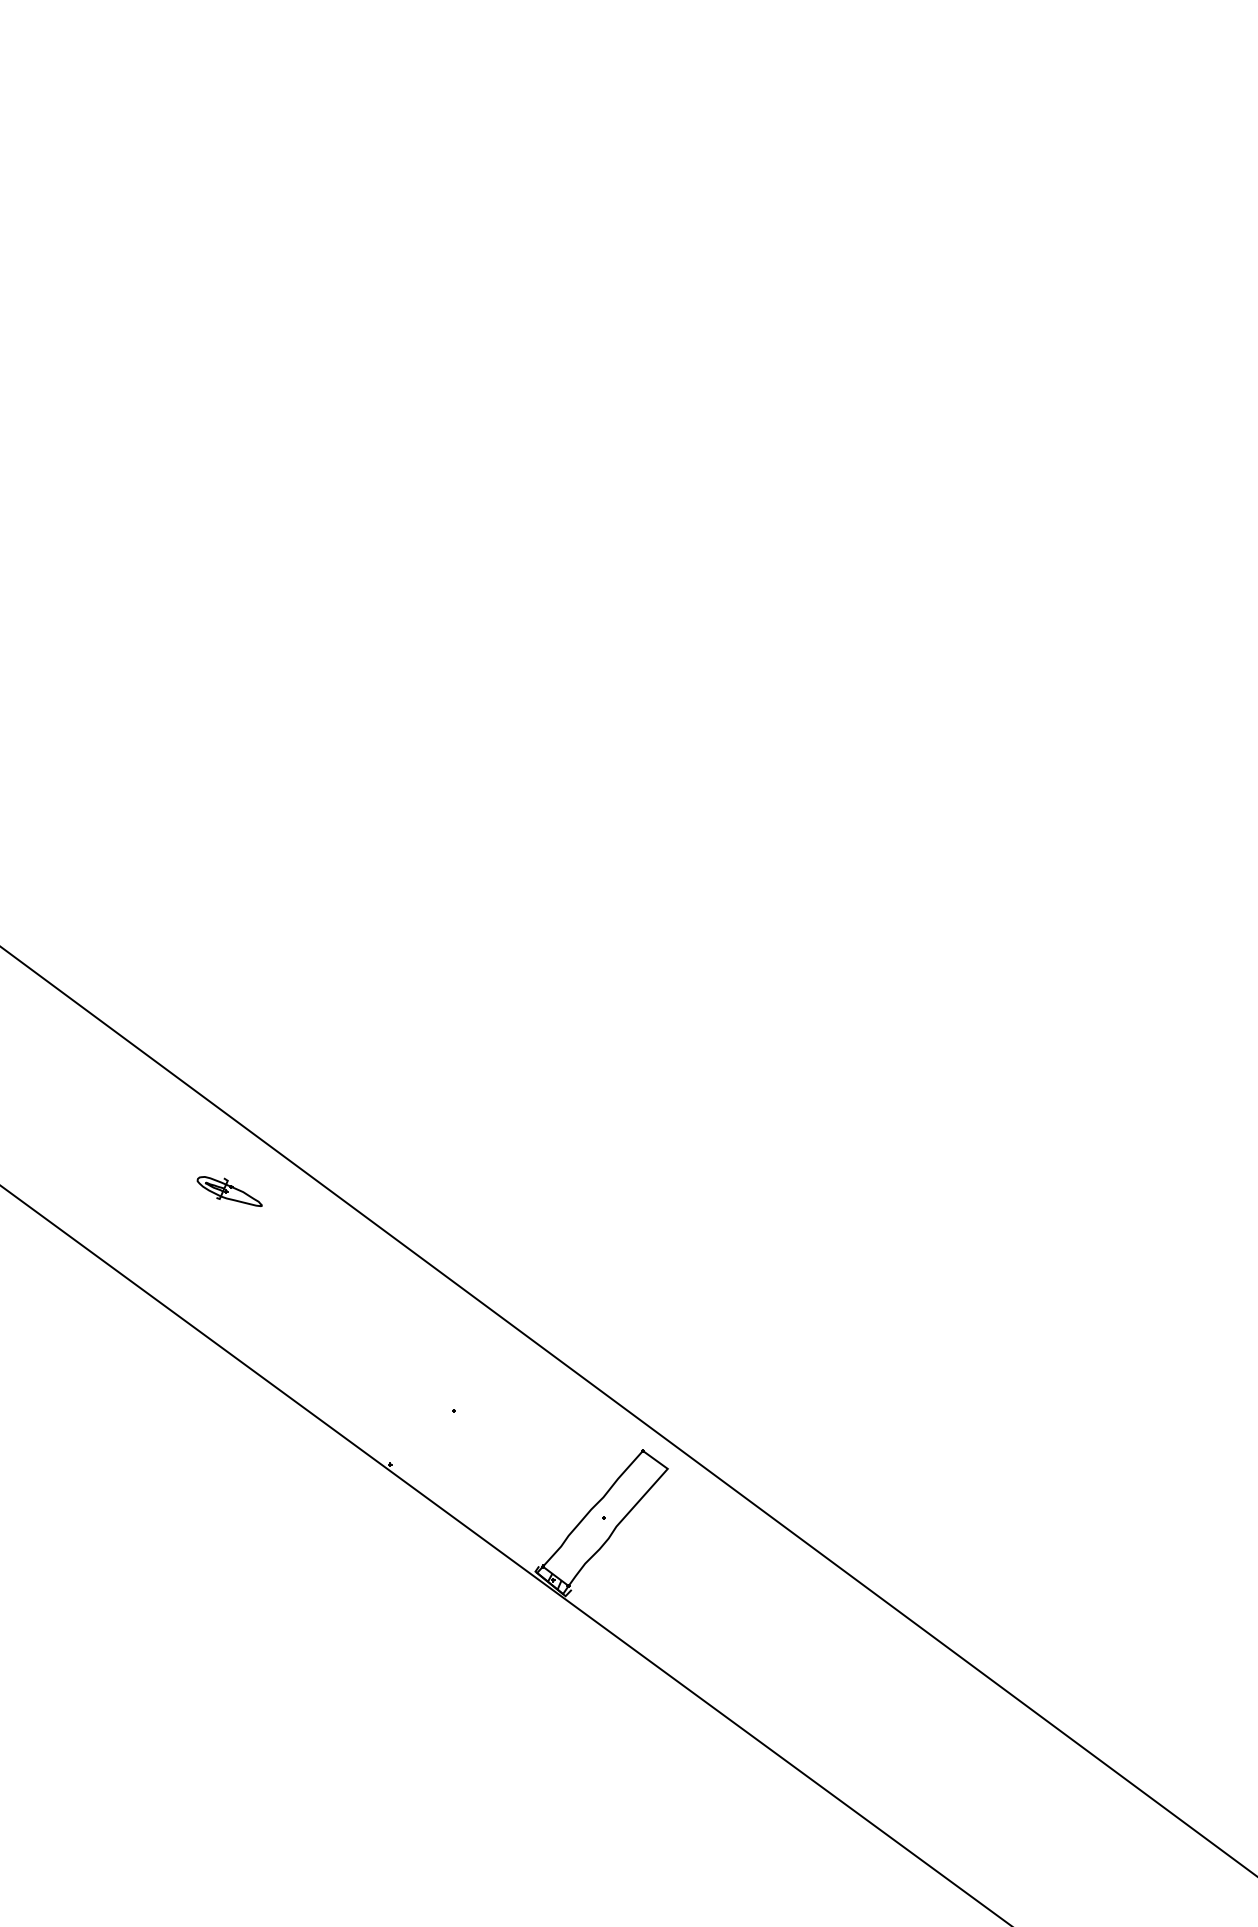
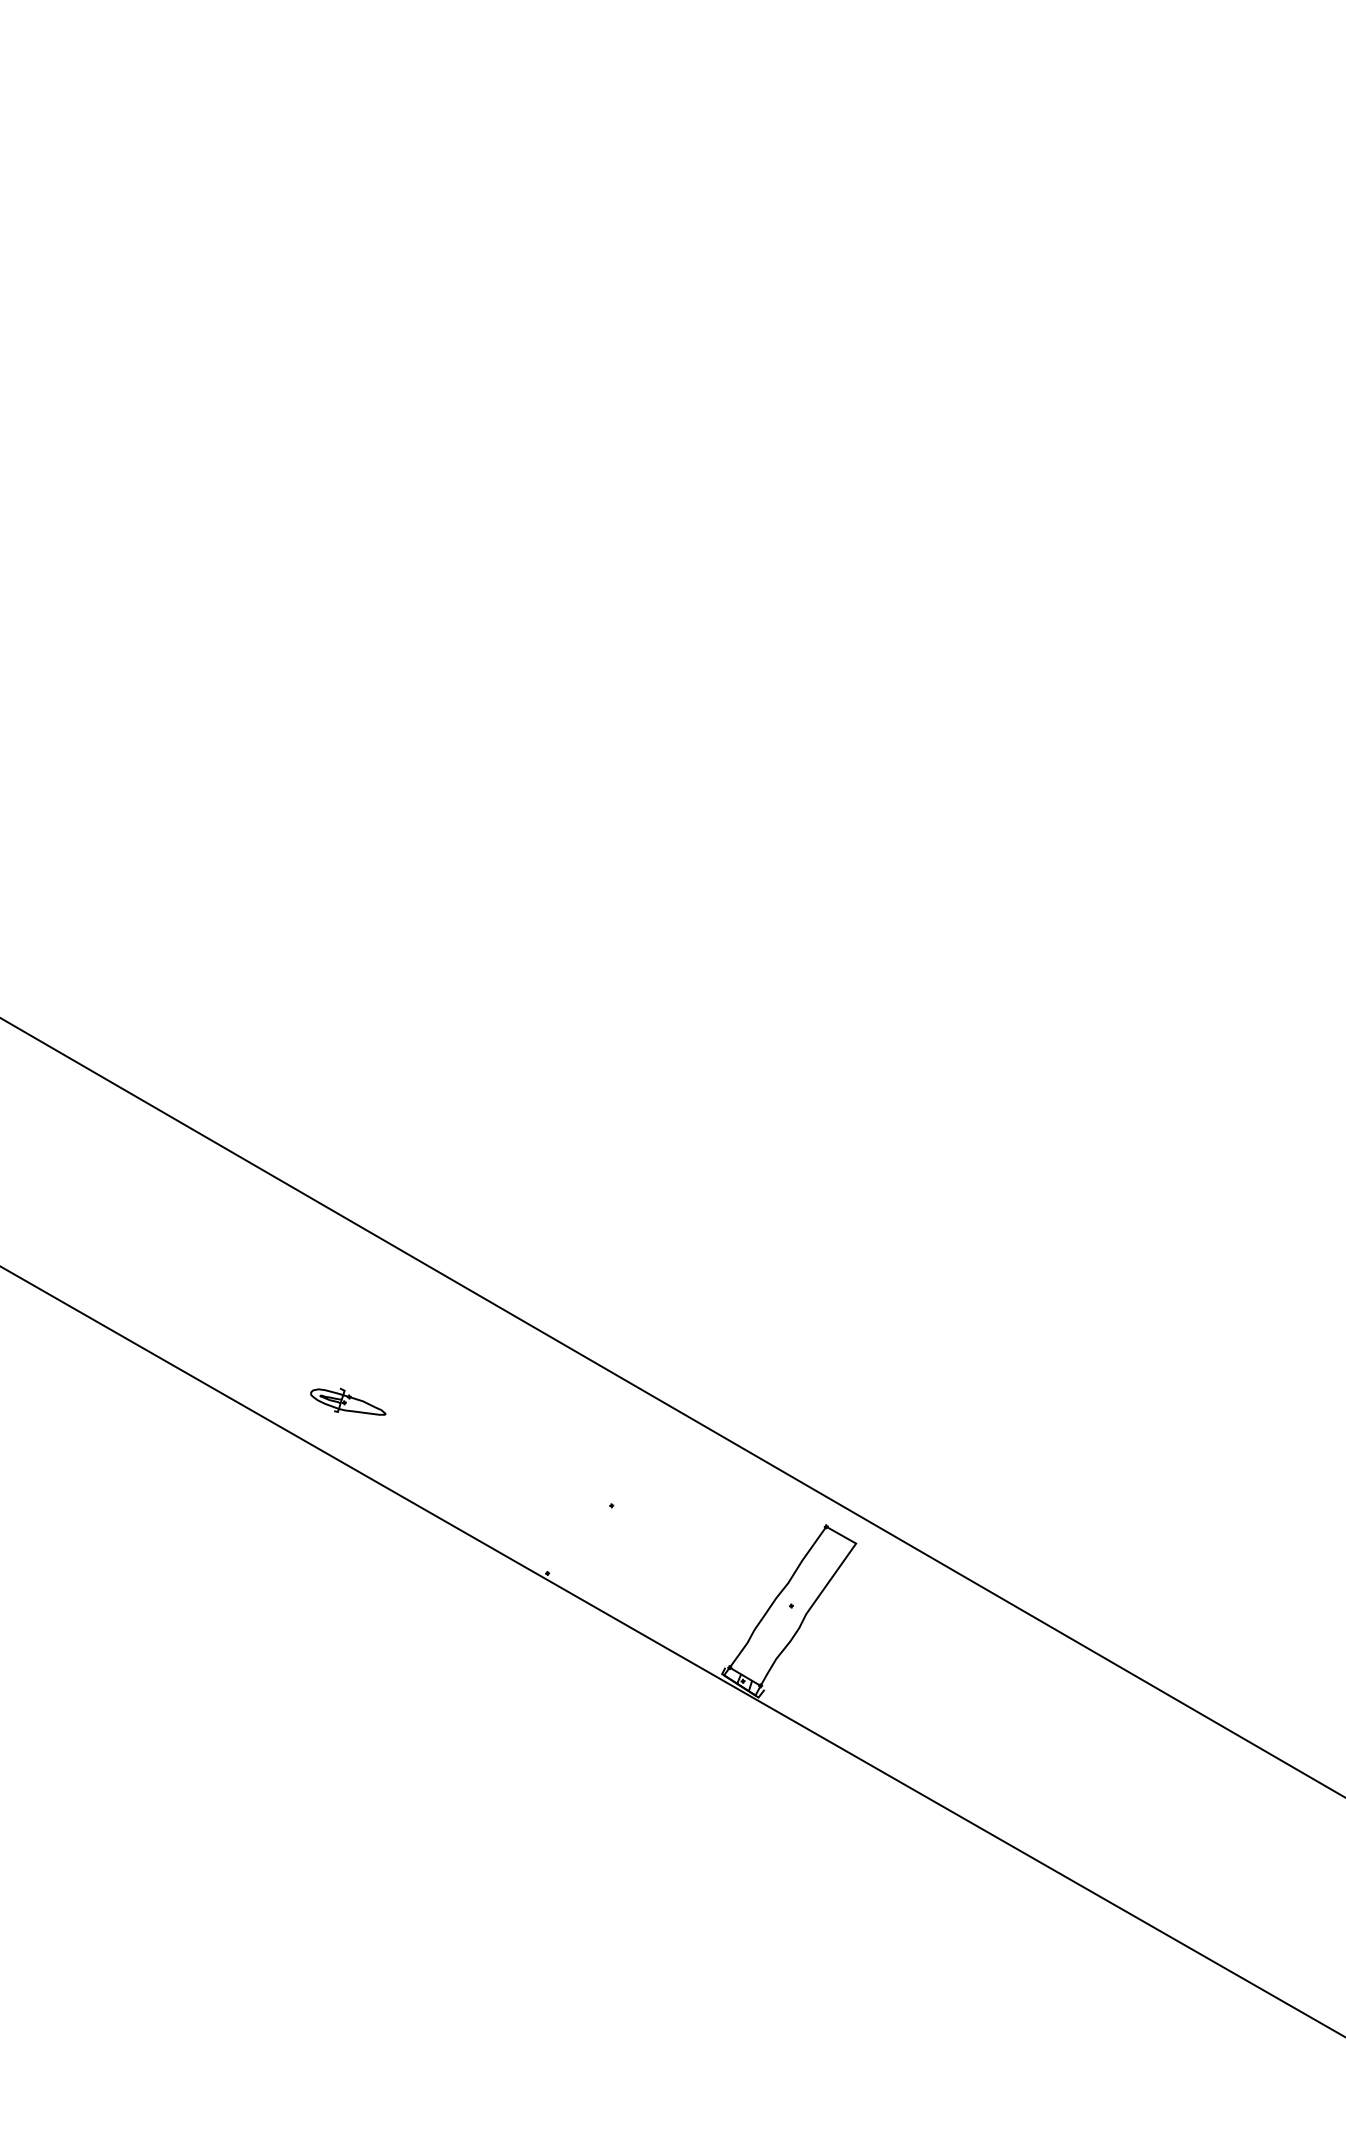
part: (229, 1191) -> (347, 1402), moved

